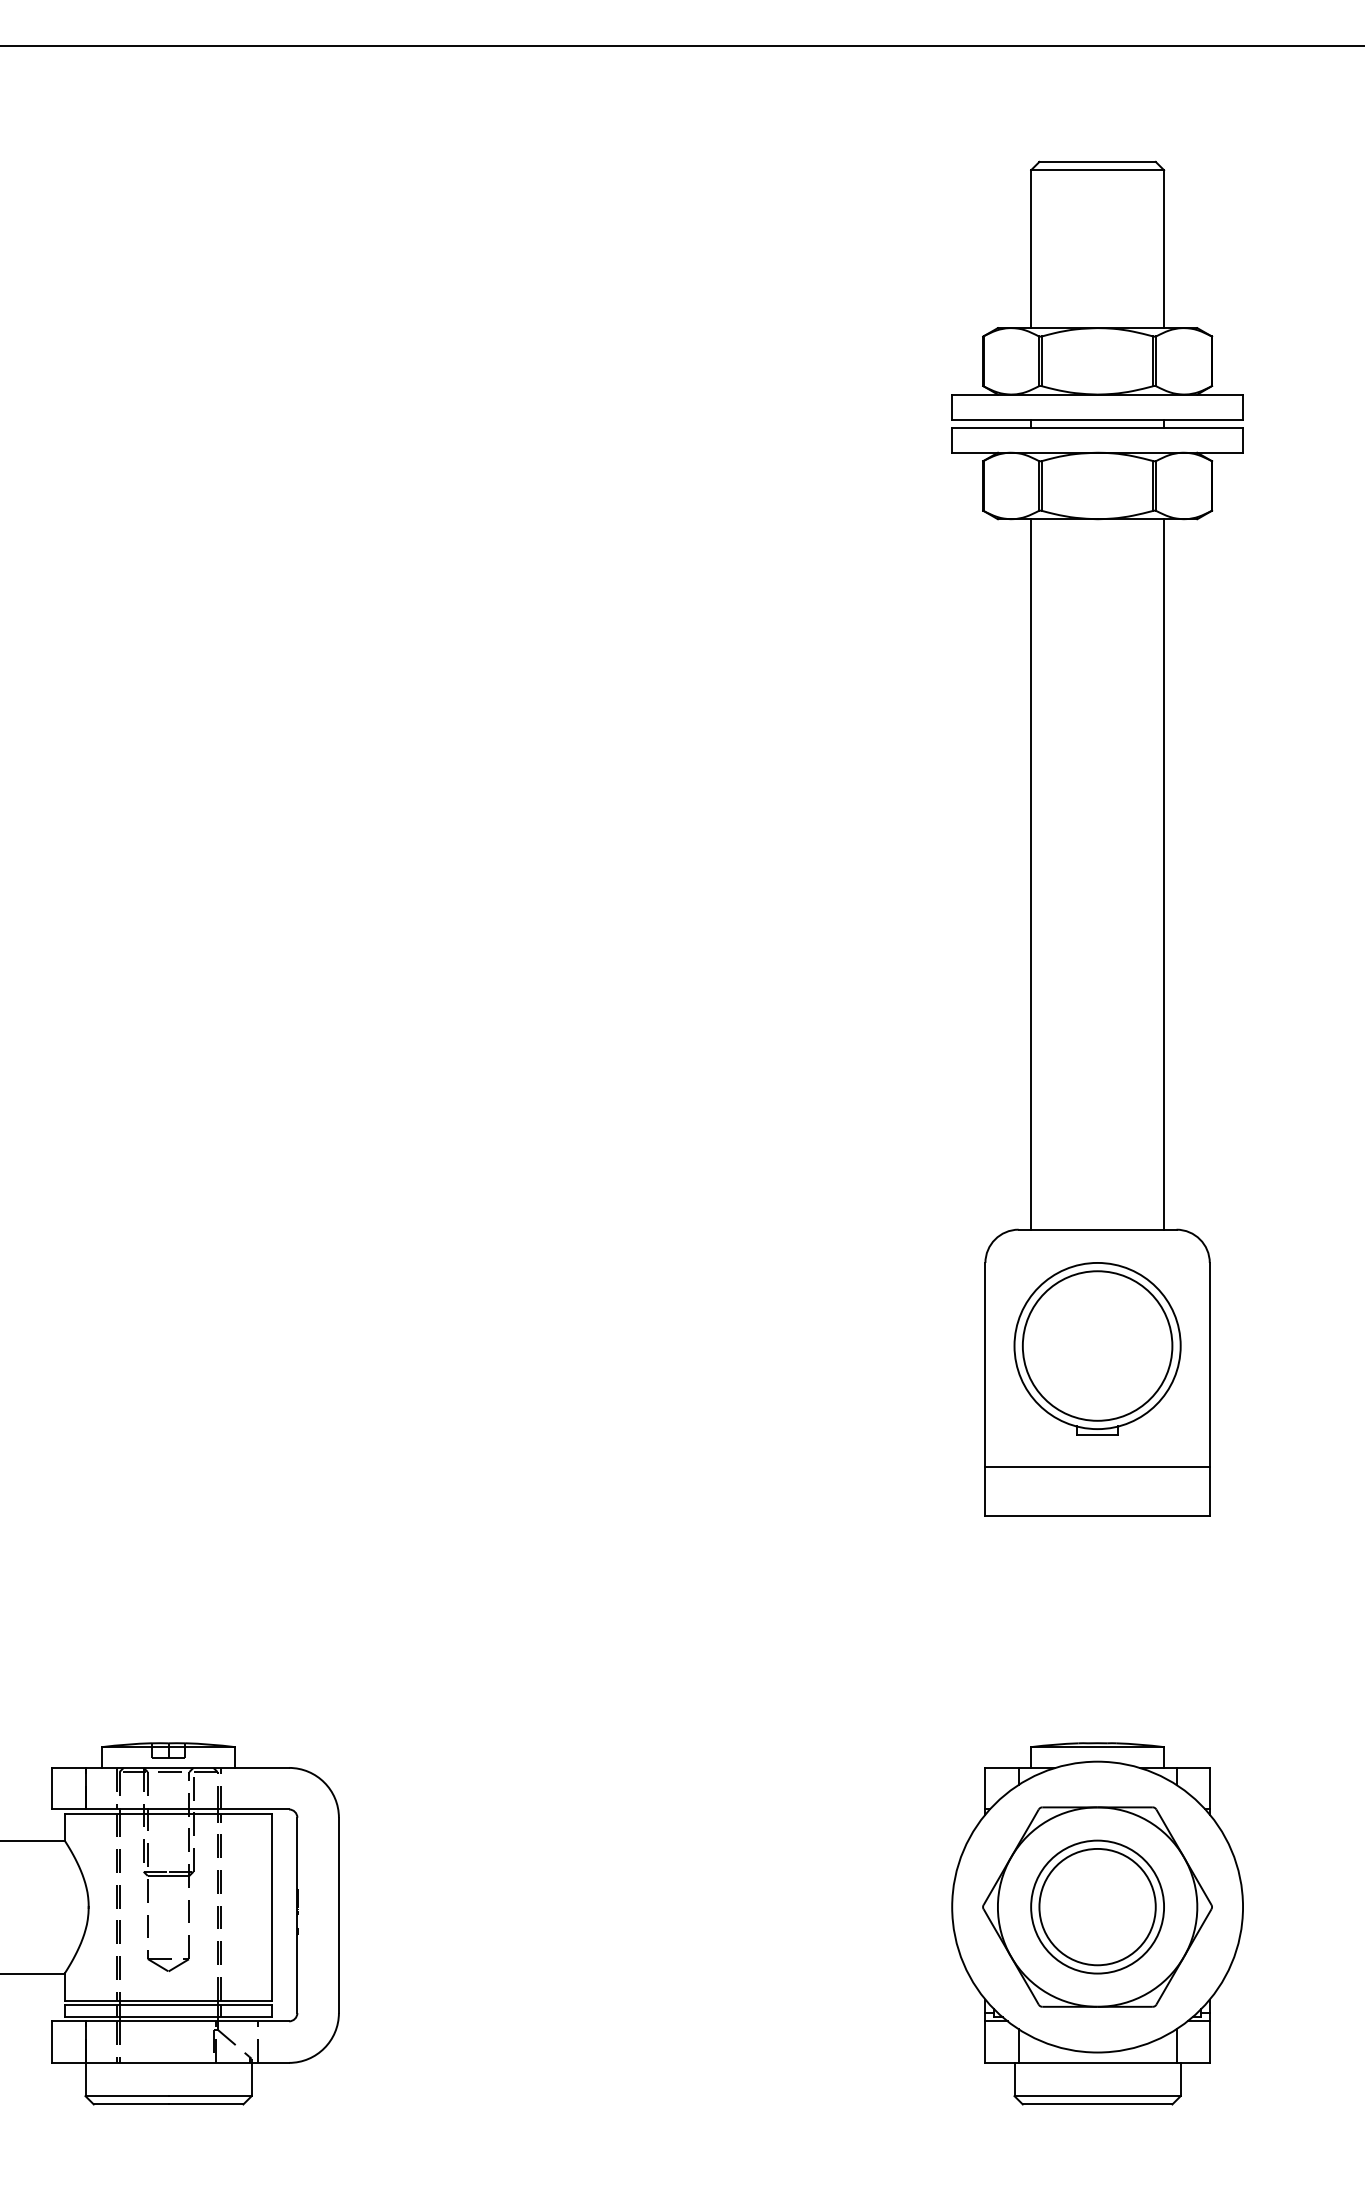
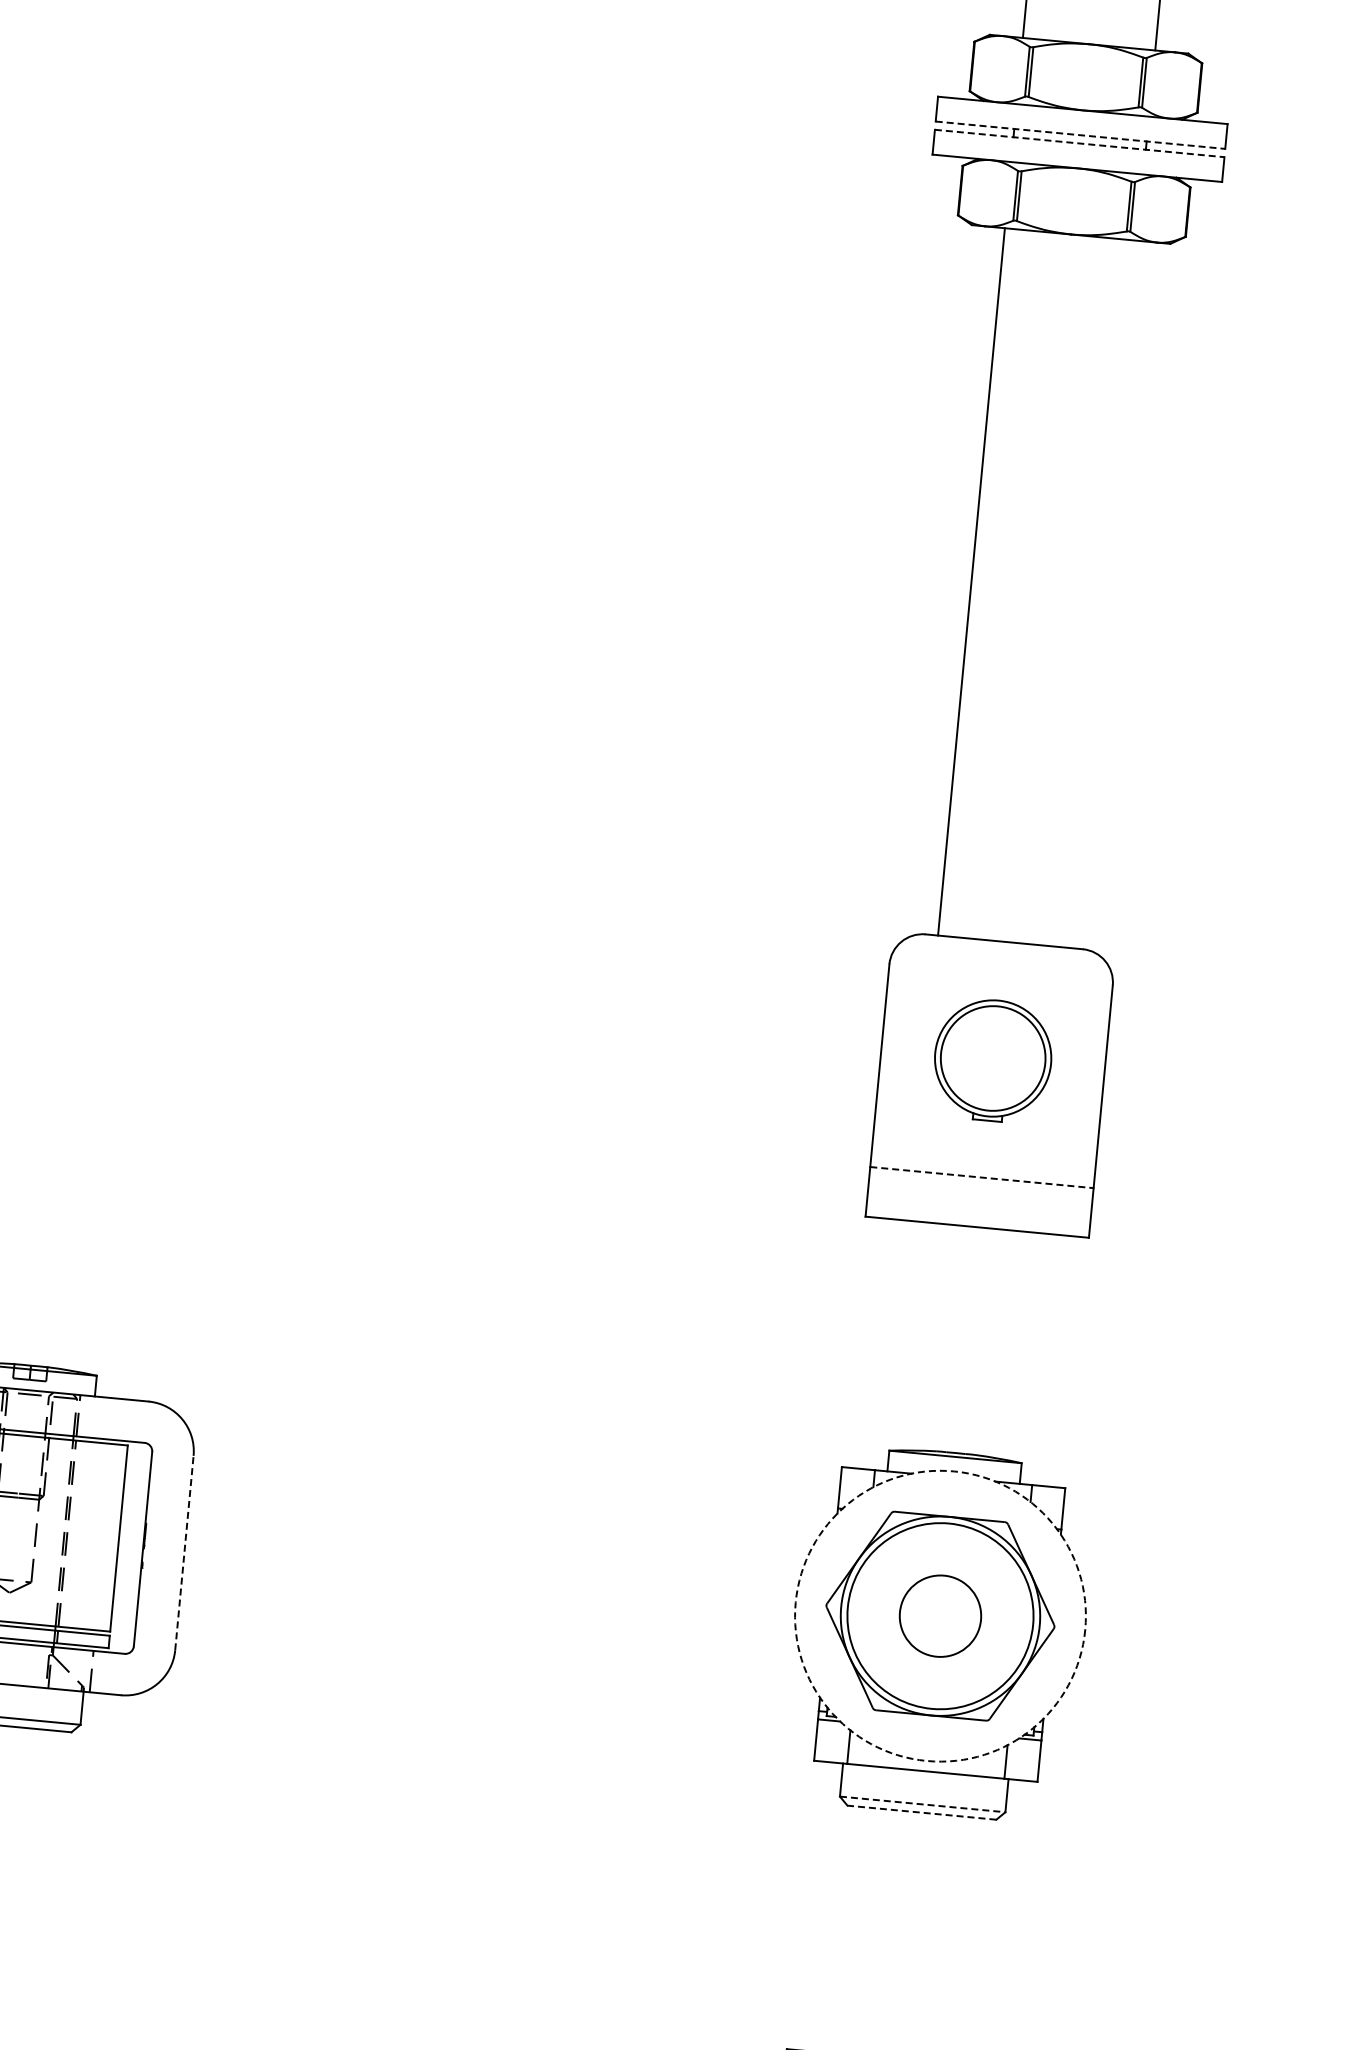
line: (1098, 419) -> (1081, 135), solid -> dashed
line: (1098, 427) -> (1080, 143), solid -> dashed
line: (1164, 874) -> (1104, 594), removed
part: (1097, 1348) -> (992, 1060), size x0.7
line: (1098, 1466) -> (982, 1177), solid -> dashed
circle: (1097, 1906) -> (940, 1615), size x0.7
circle: (1097, 1906) -> (940, 1615), size x1.4
circle: (1097, 1906) -> (940, 1615), solid -> dashed
line: (338, 1915) -> (183, 1553), solid -> dashed
line: (1098, 2096) -> (923, 1804), solid -> dashed
line: (1097, 2104) -> (921, 1812), solid -> dashed

